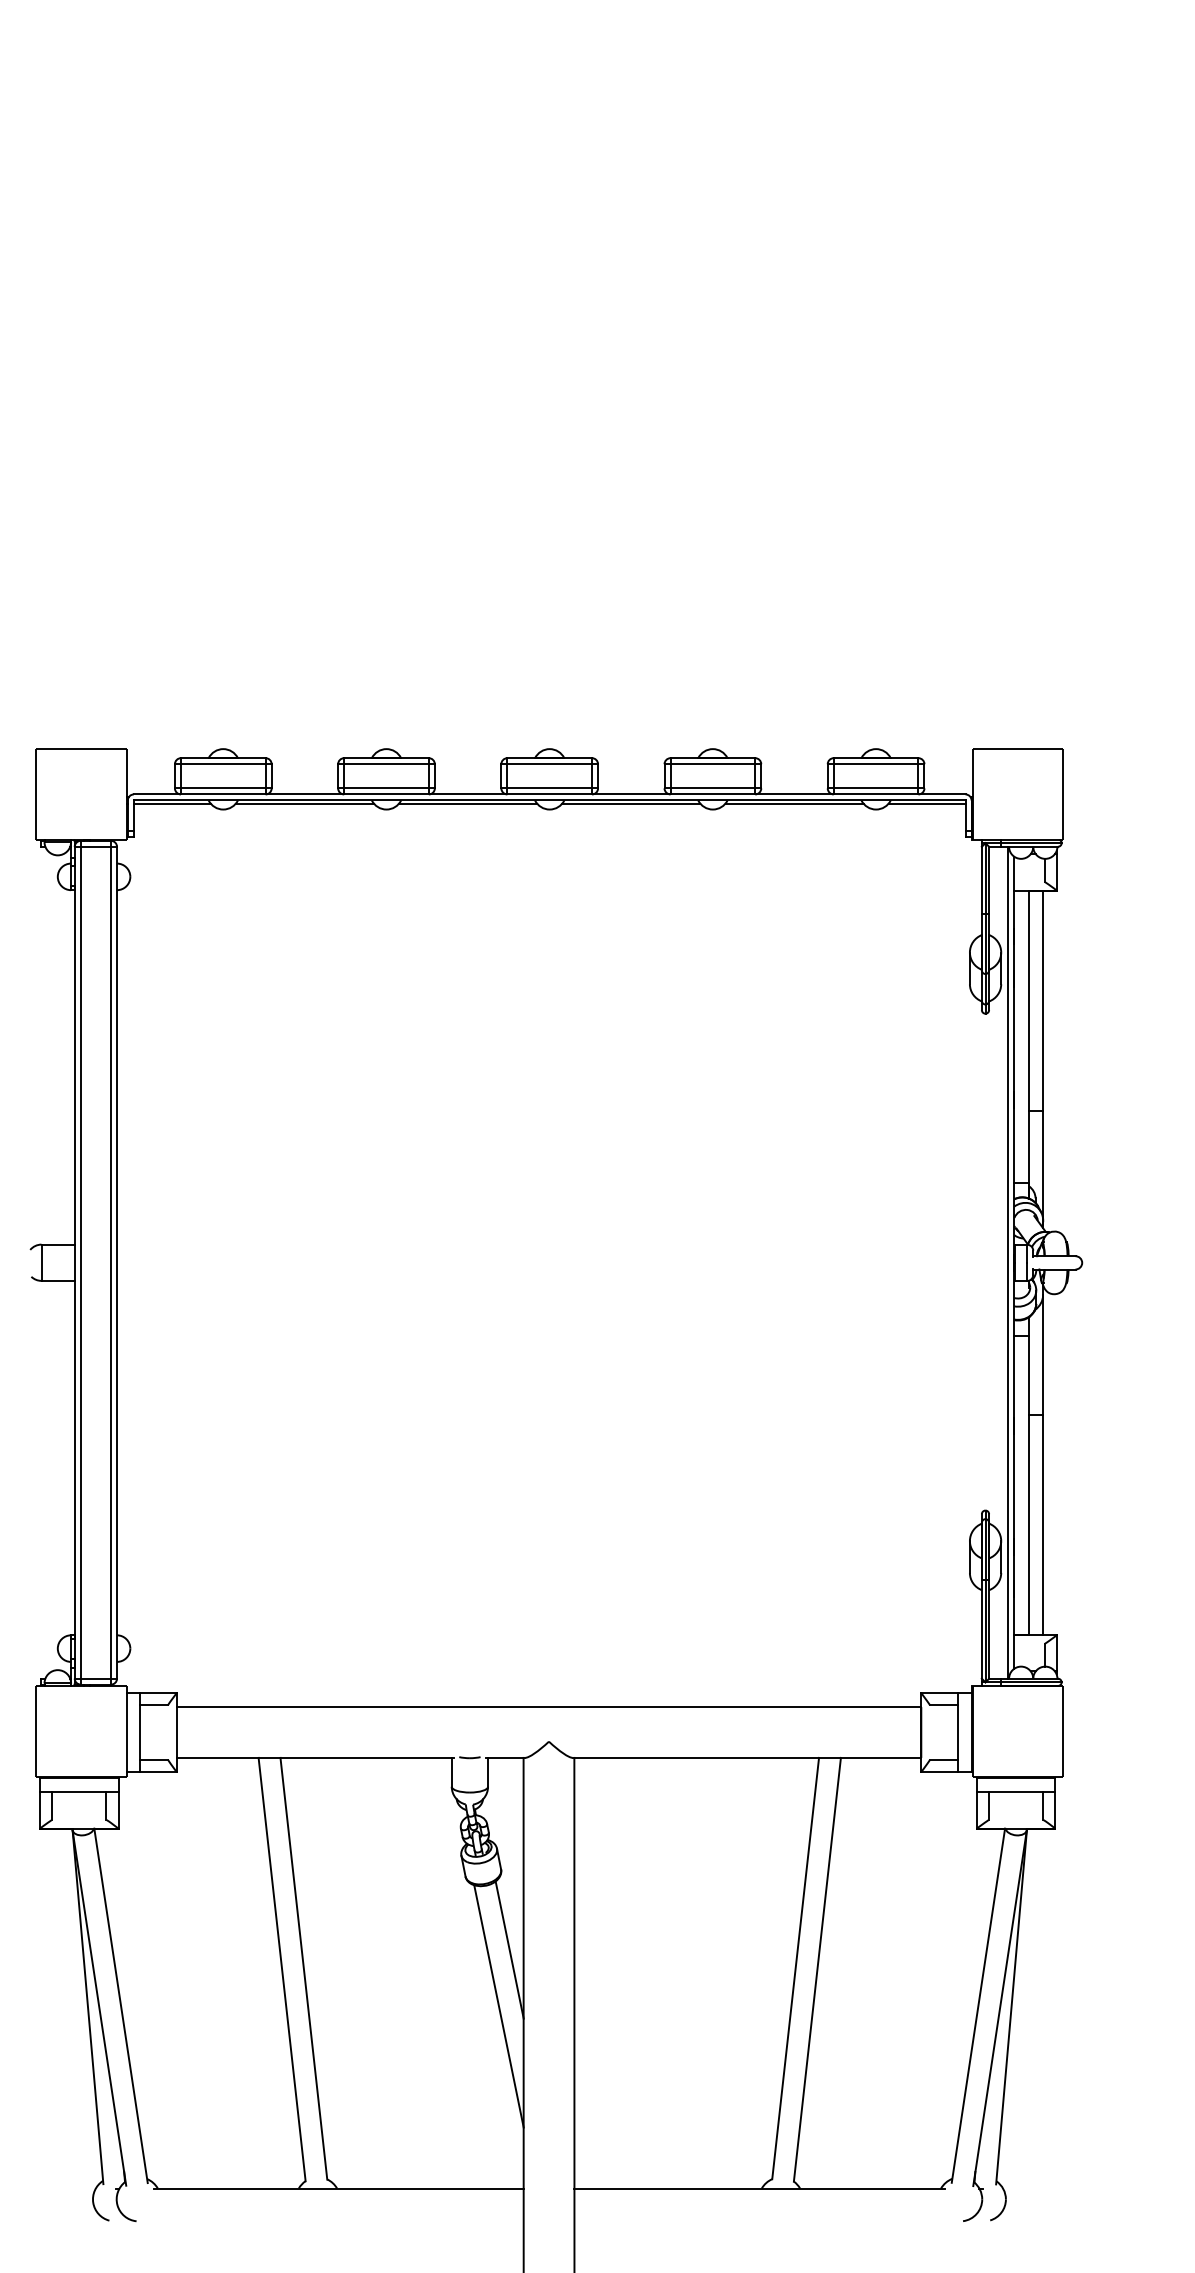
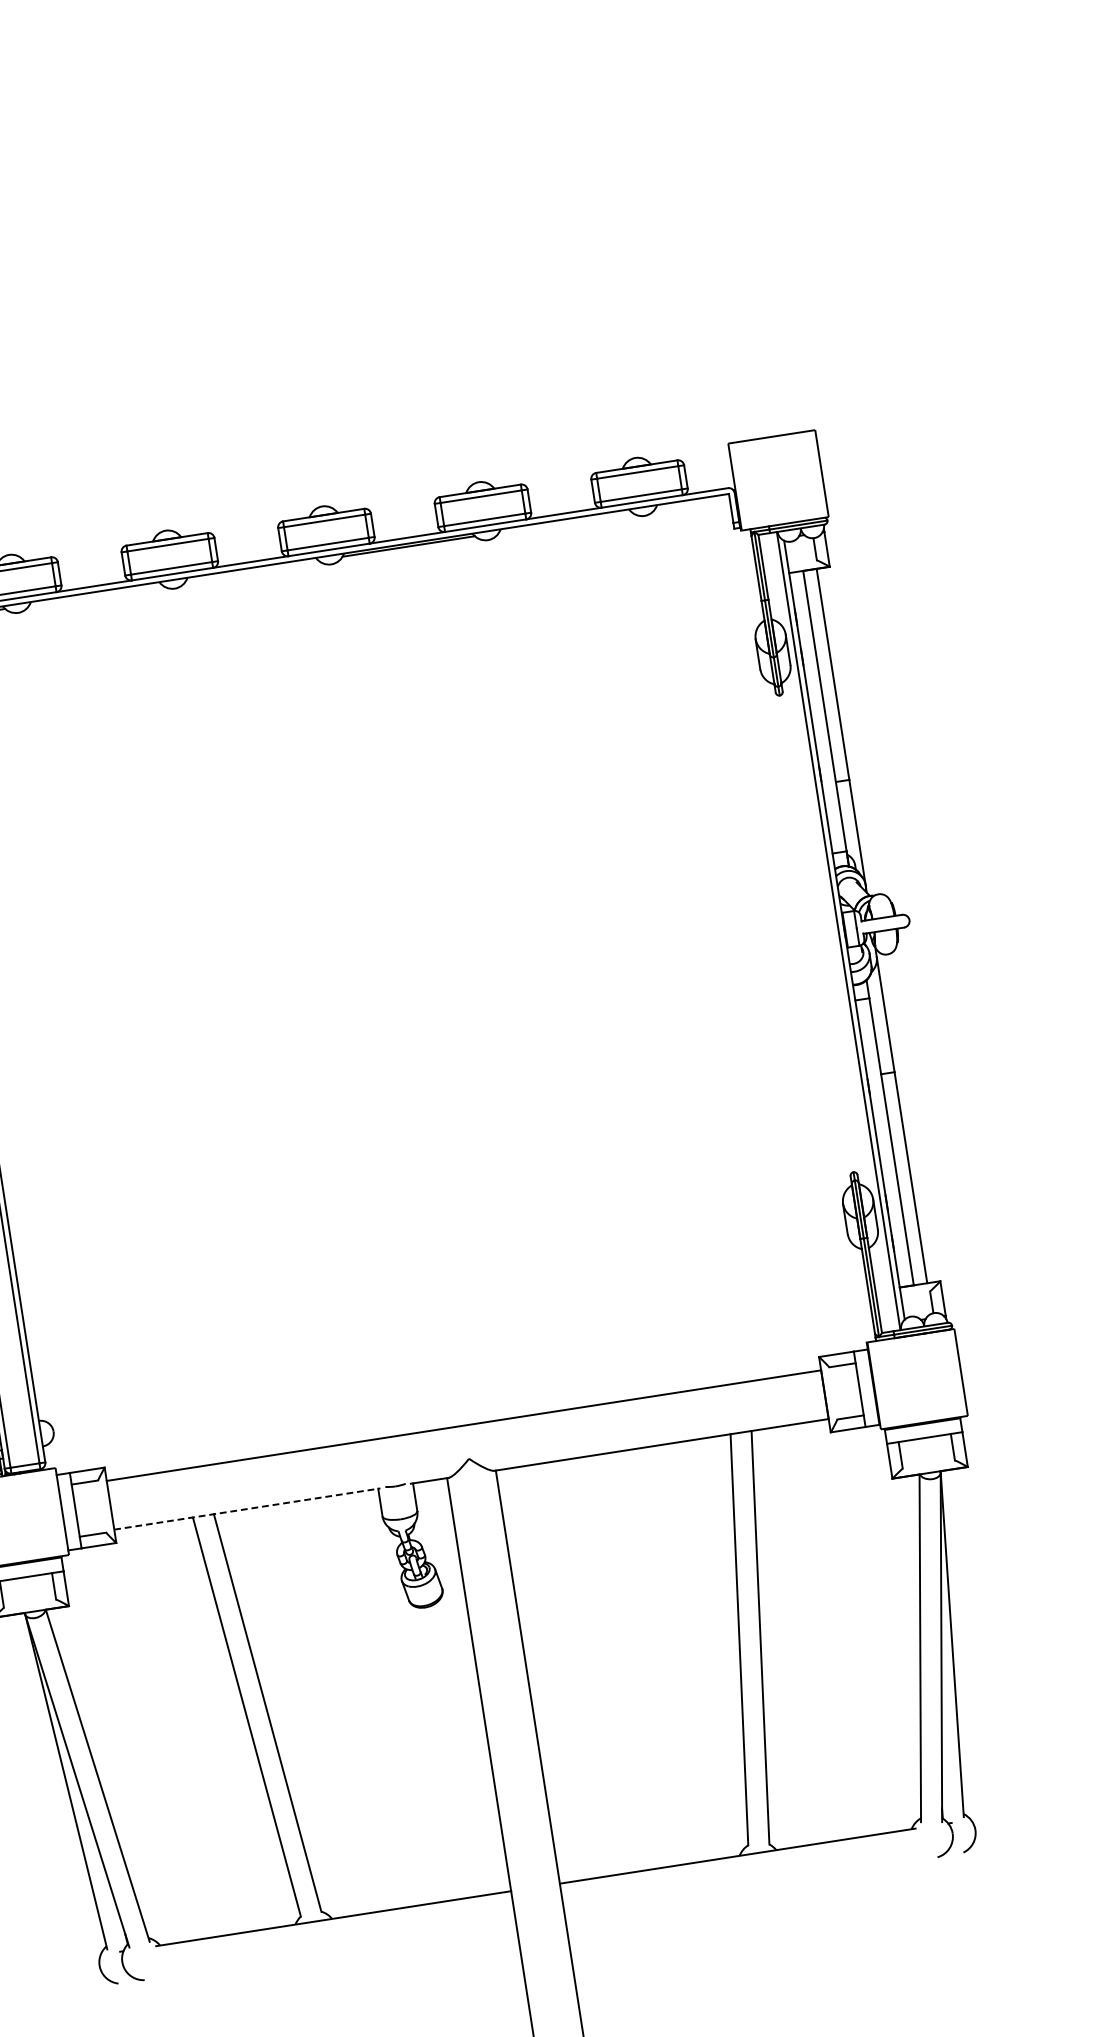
line: (304, 803) -> (95, 595), removed
line: (468, 803) -> (252, 570), removed
line: (794, 803) -> (565, 522), removed
line: (926, 803) -> (691, 502), removed
line: (315, 1757) -> (247, 1508), solid -> dashed
line: (509, 1949) -> (462, 1664), removed
line: (498, 2006) -> (459, 1720), removed

